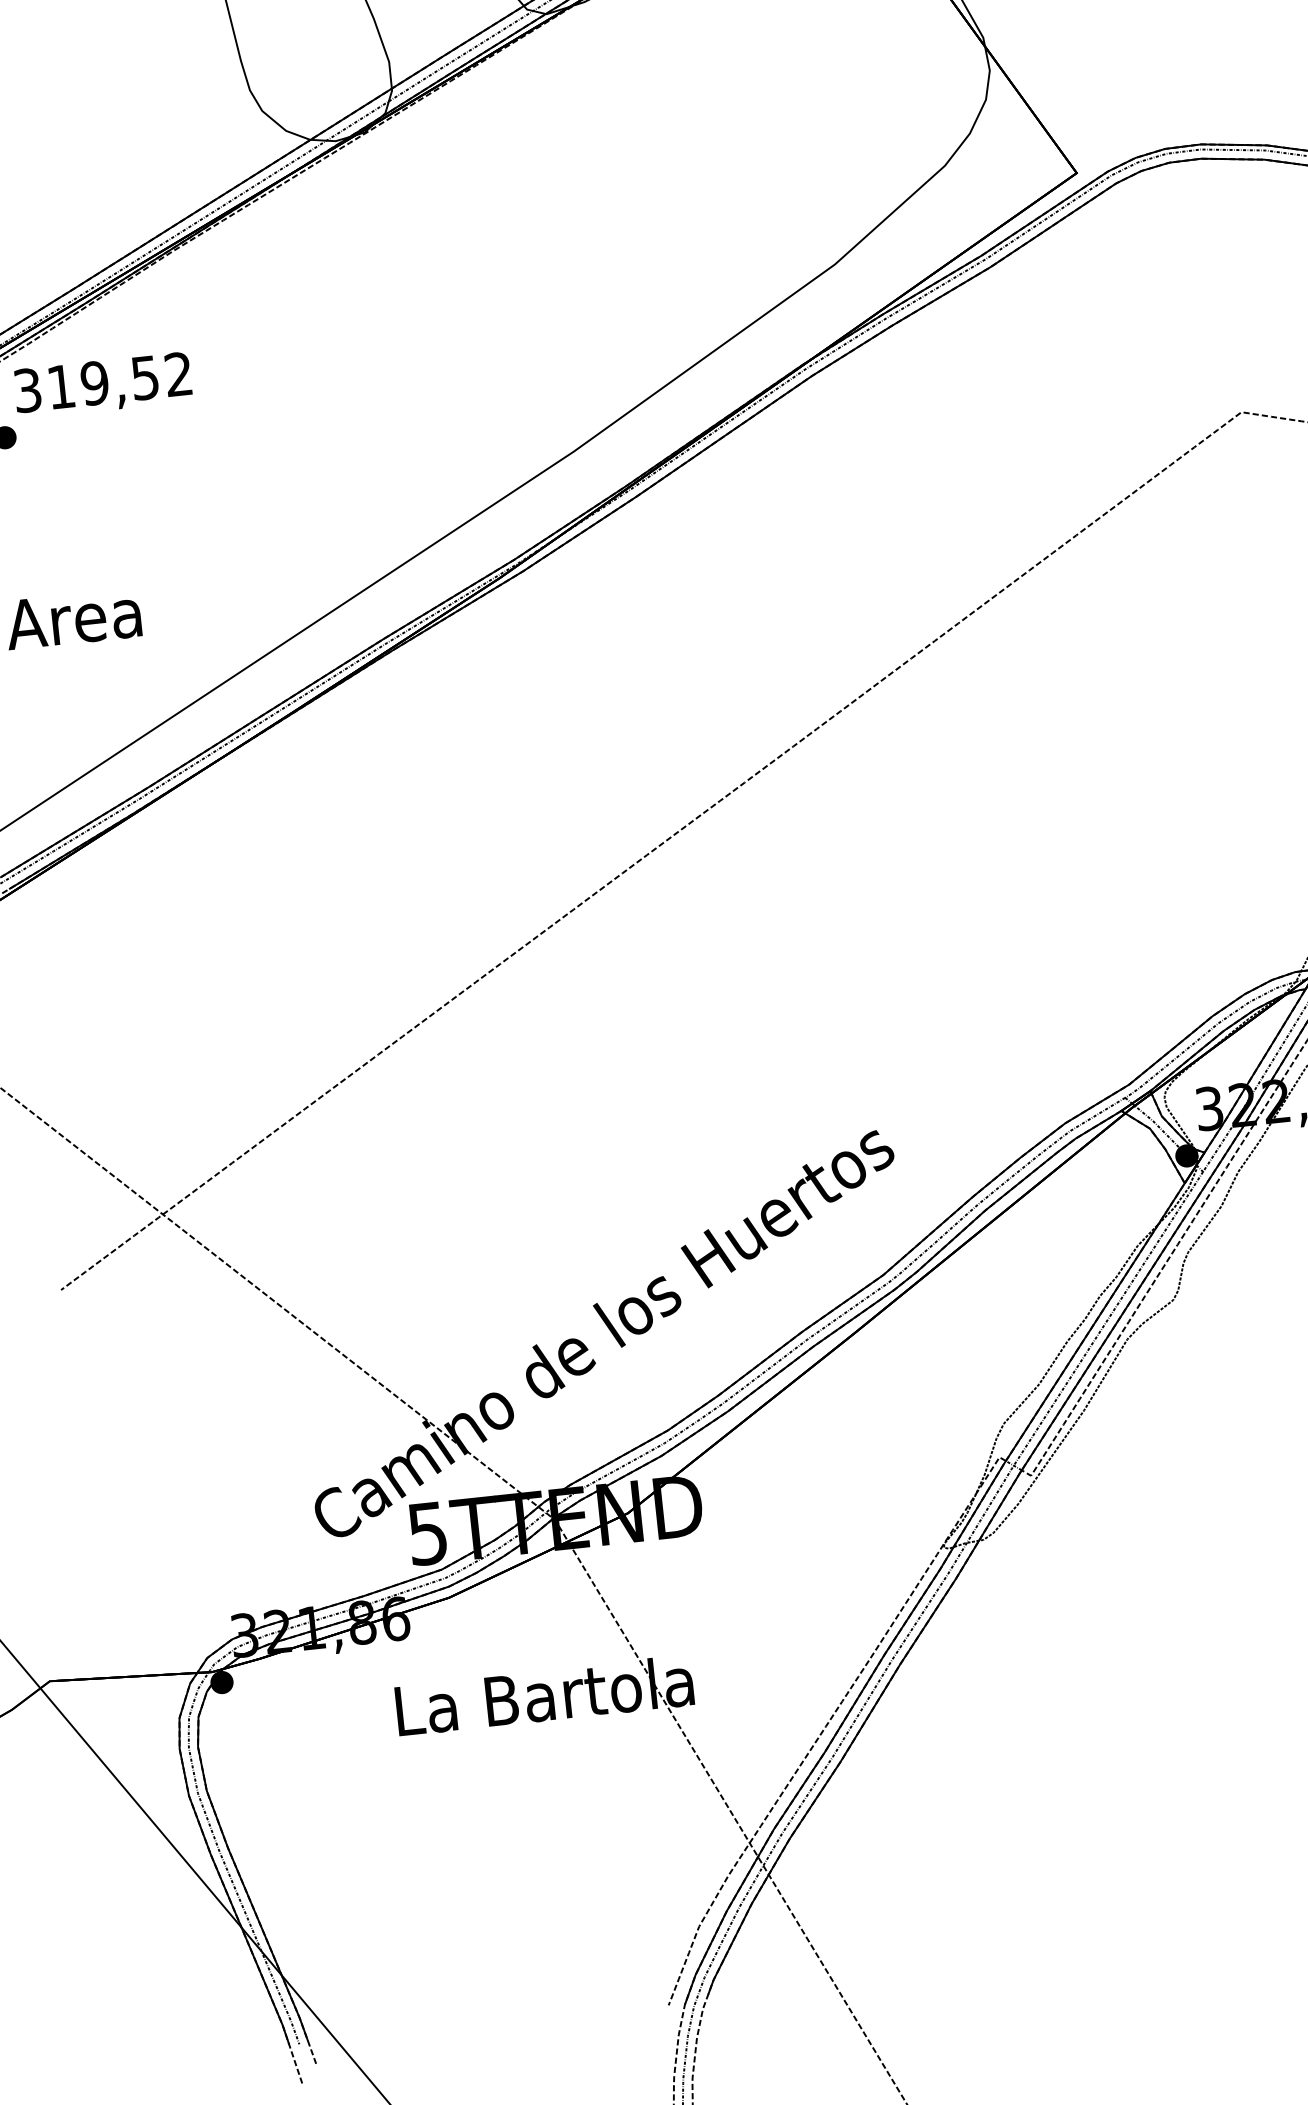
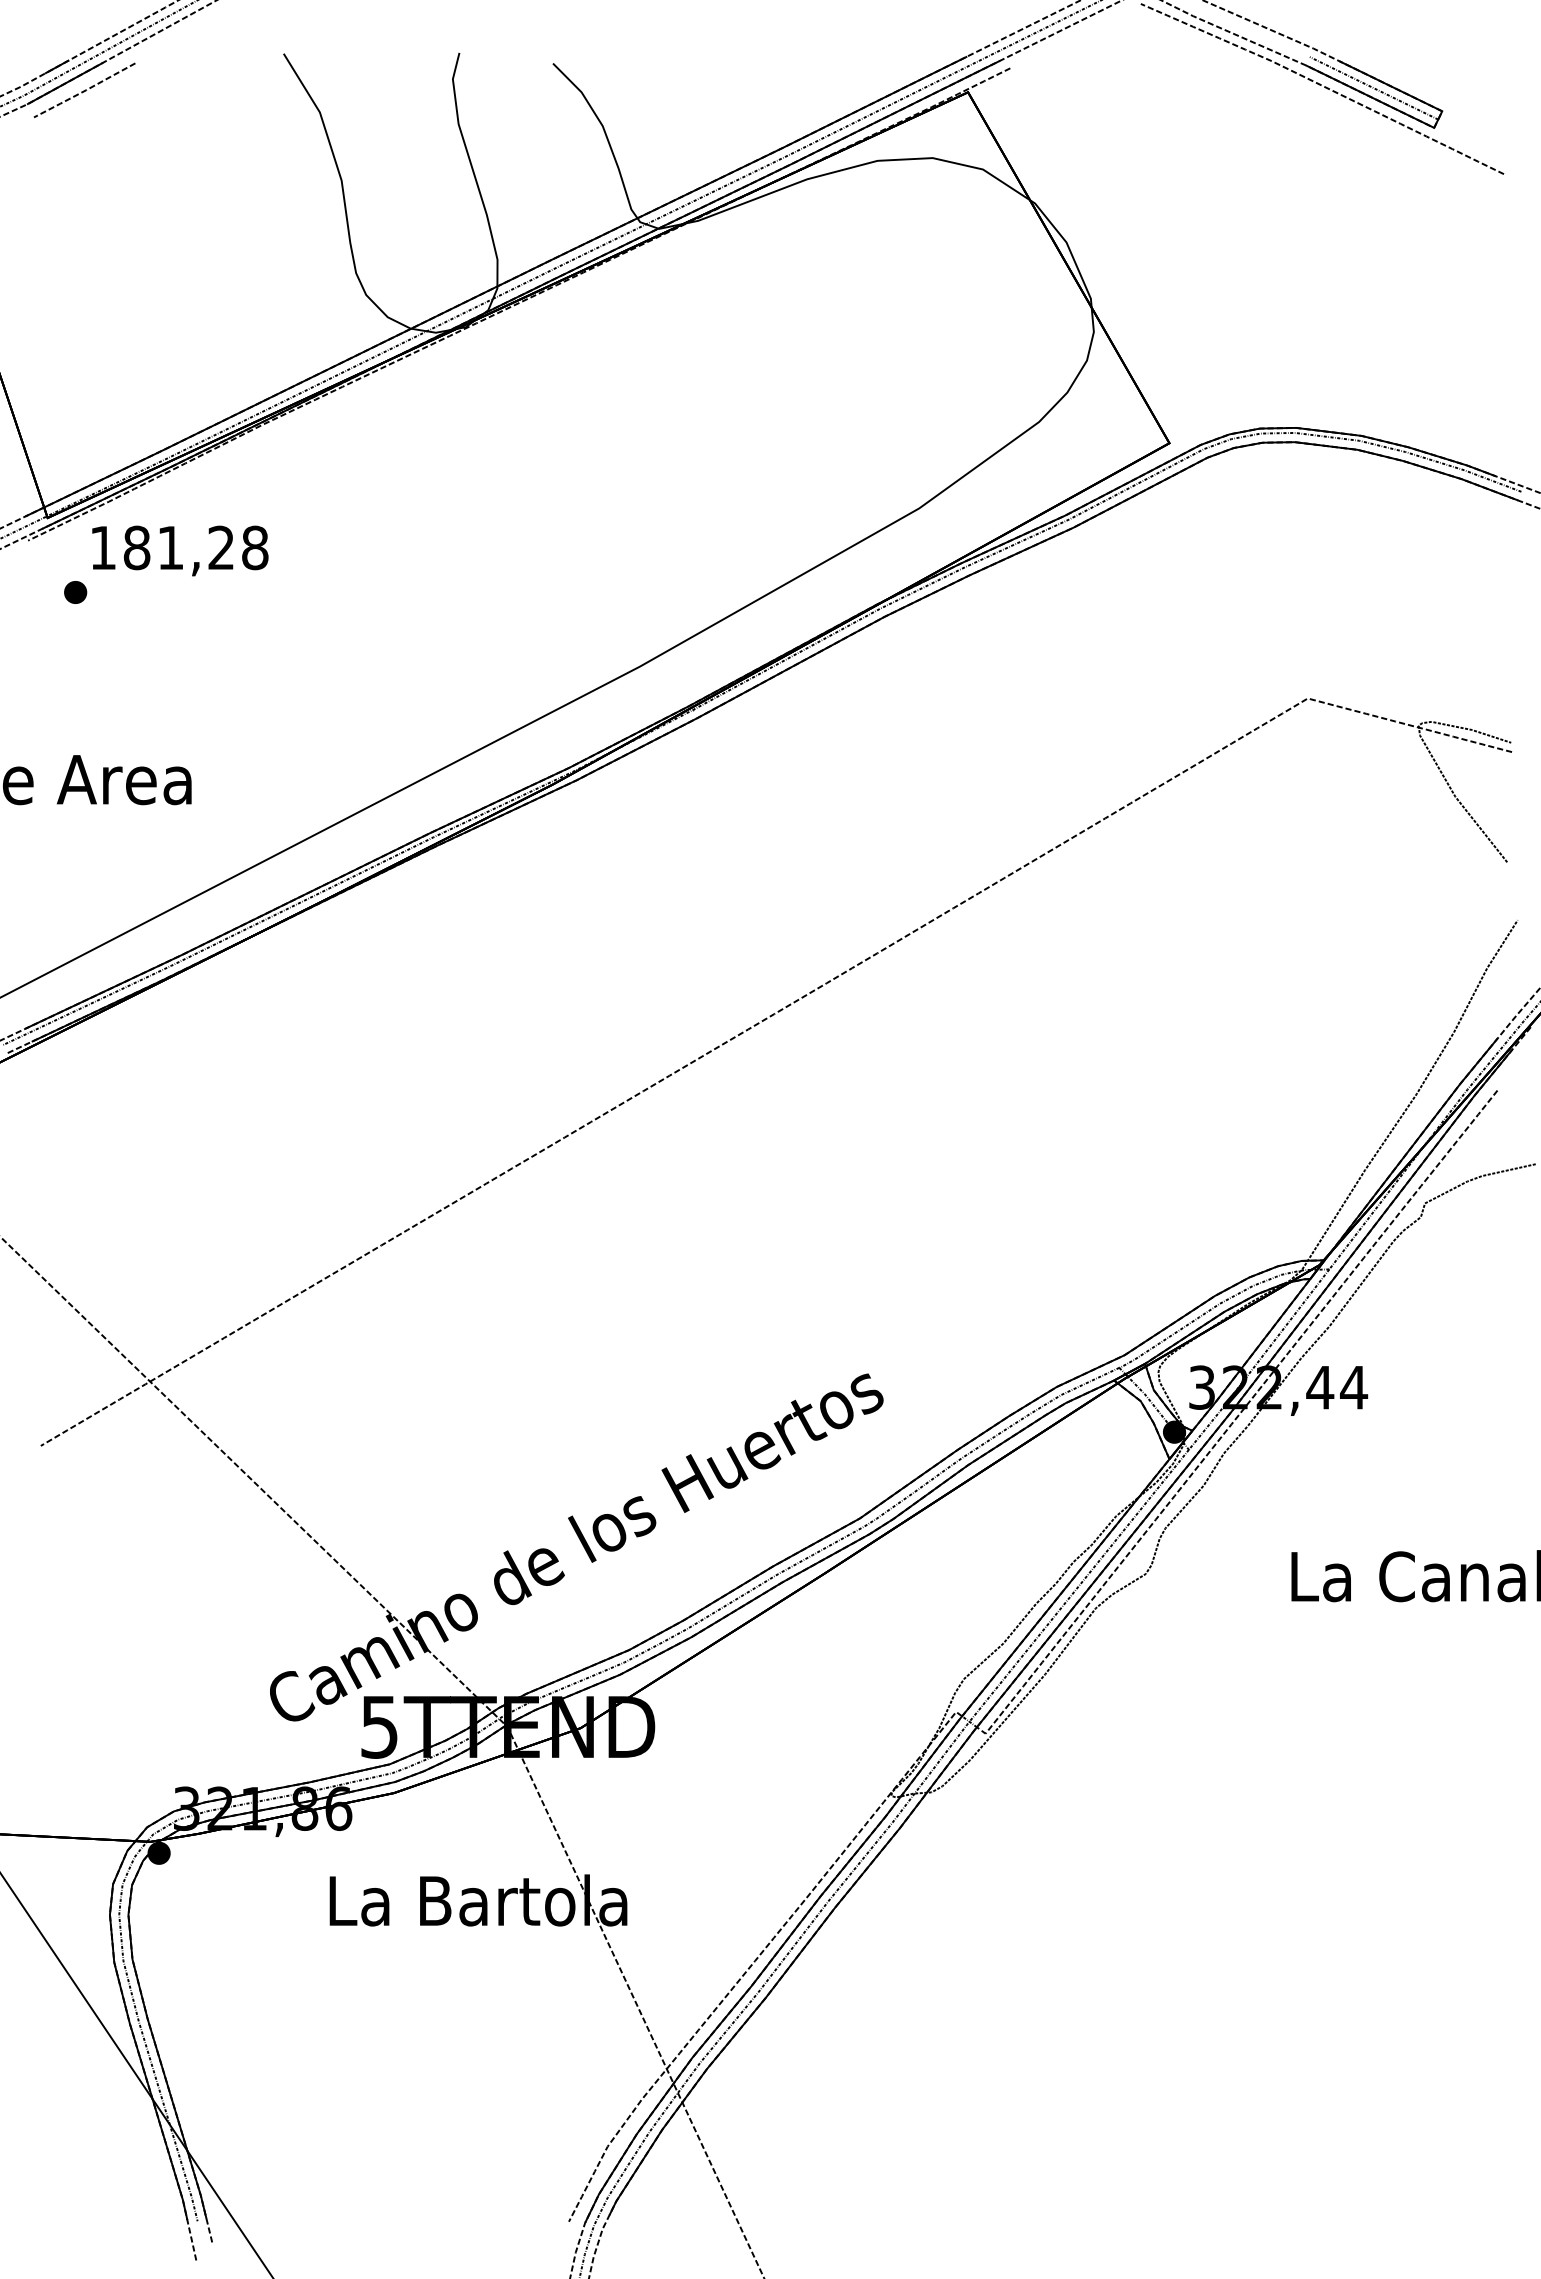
text: (103, 381) -> (179, 547), 319,52 -> 181,28

